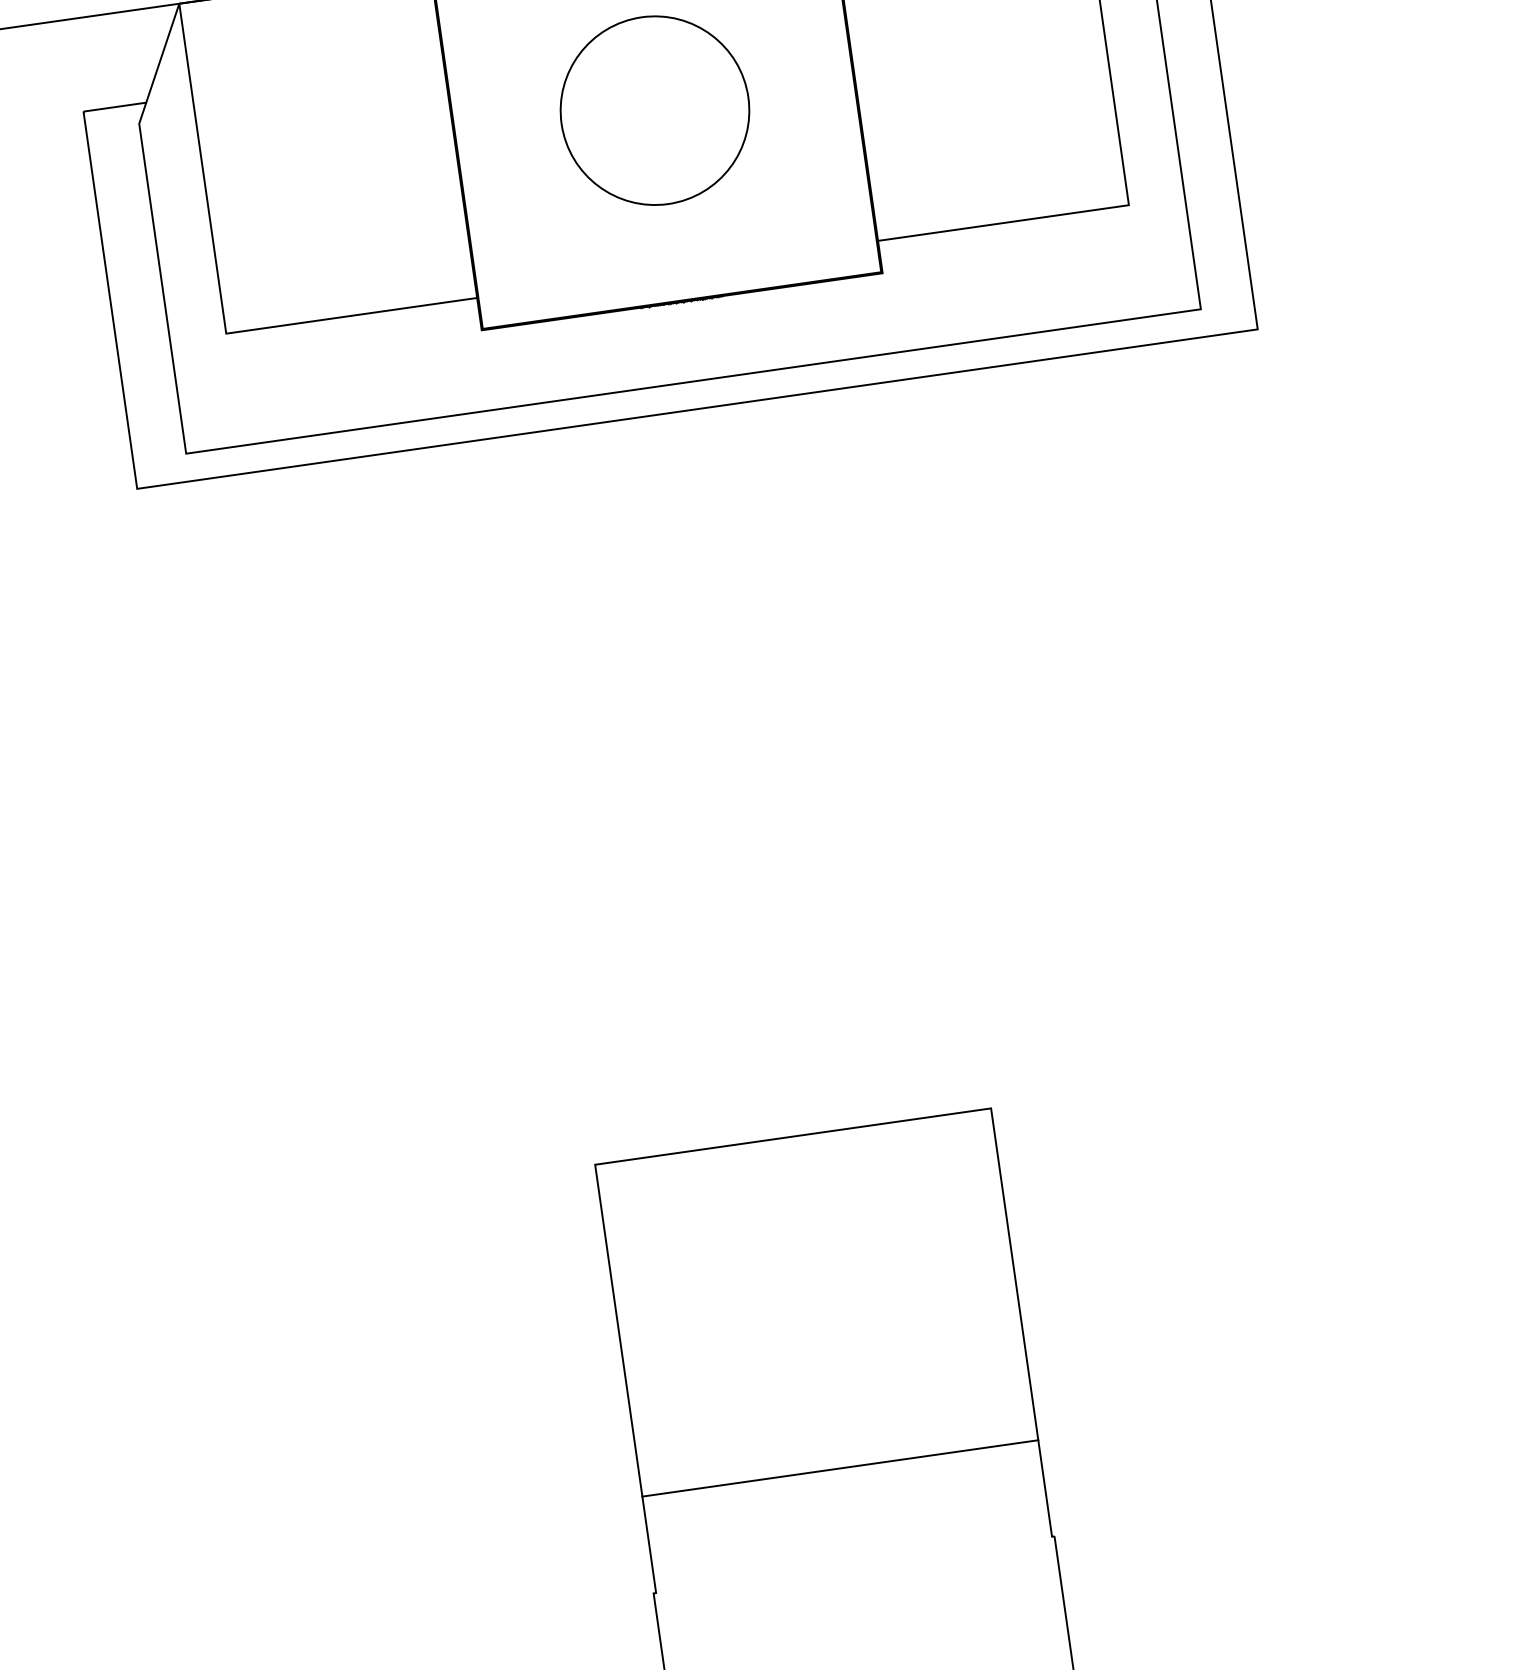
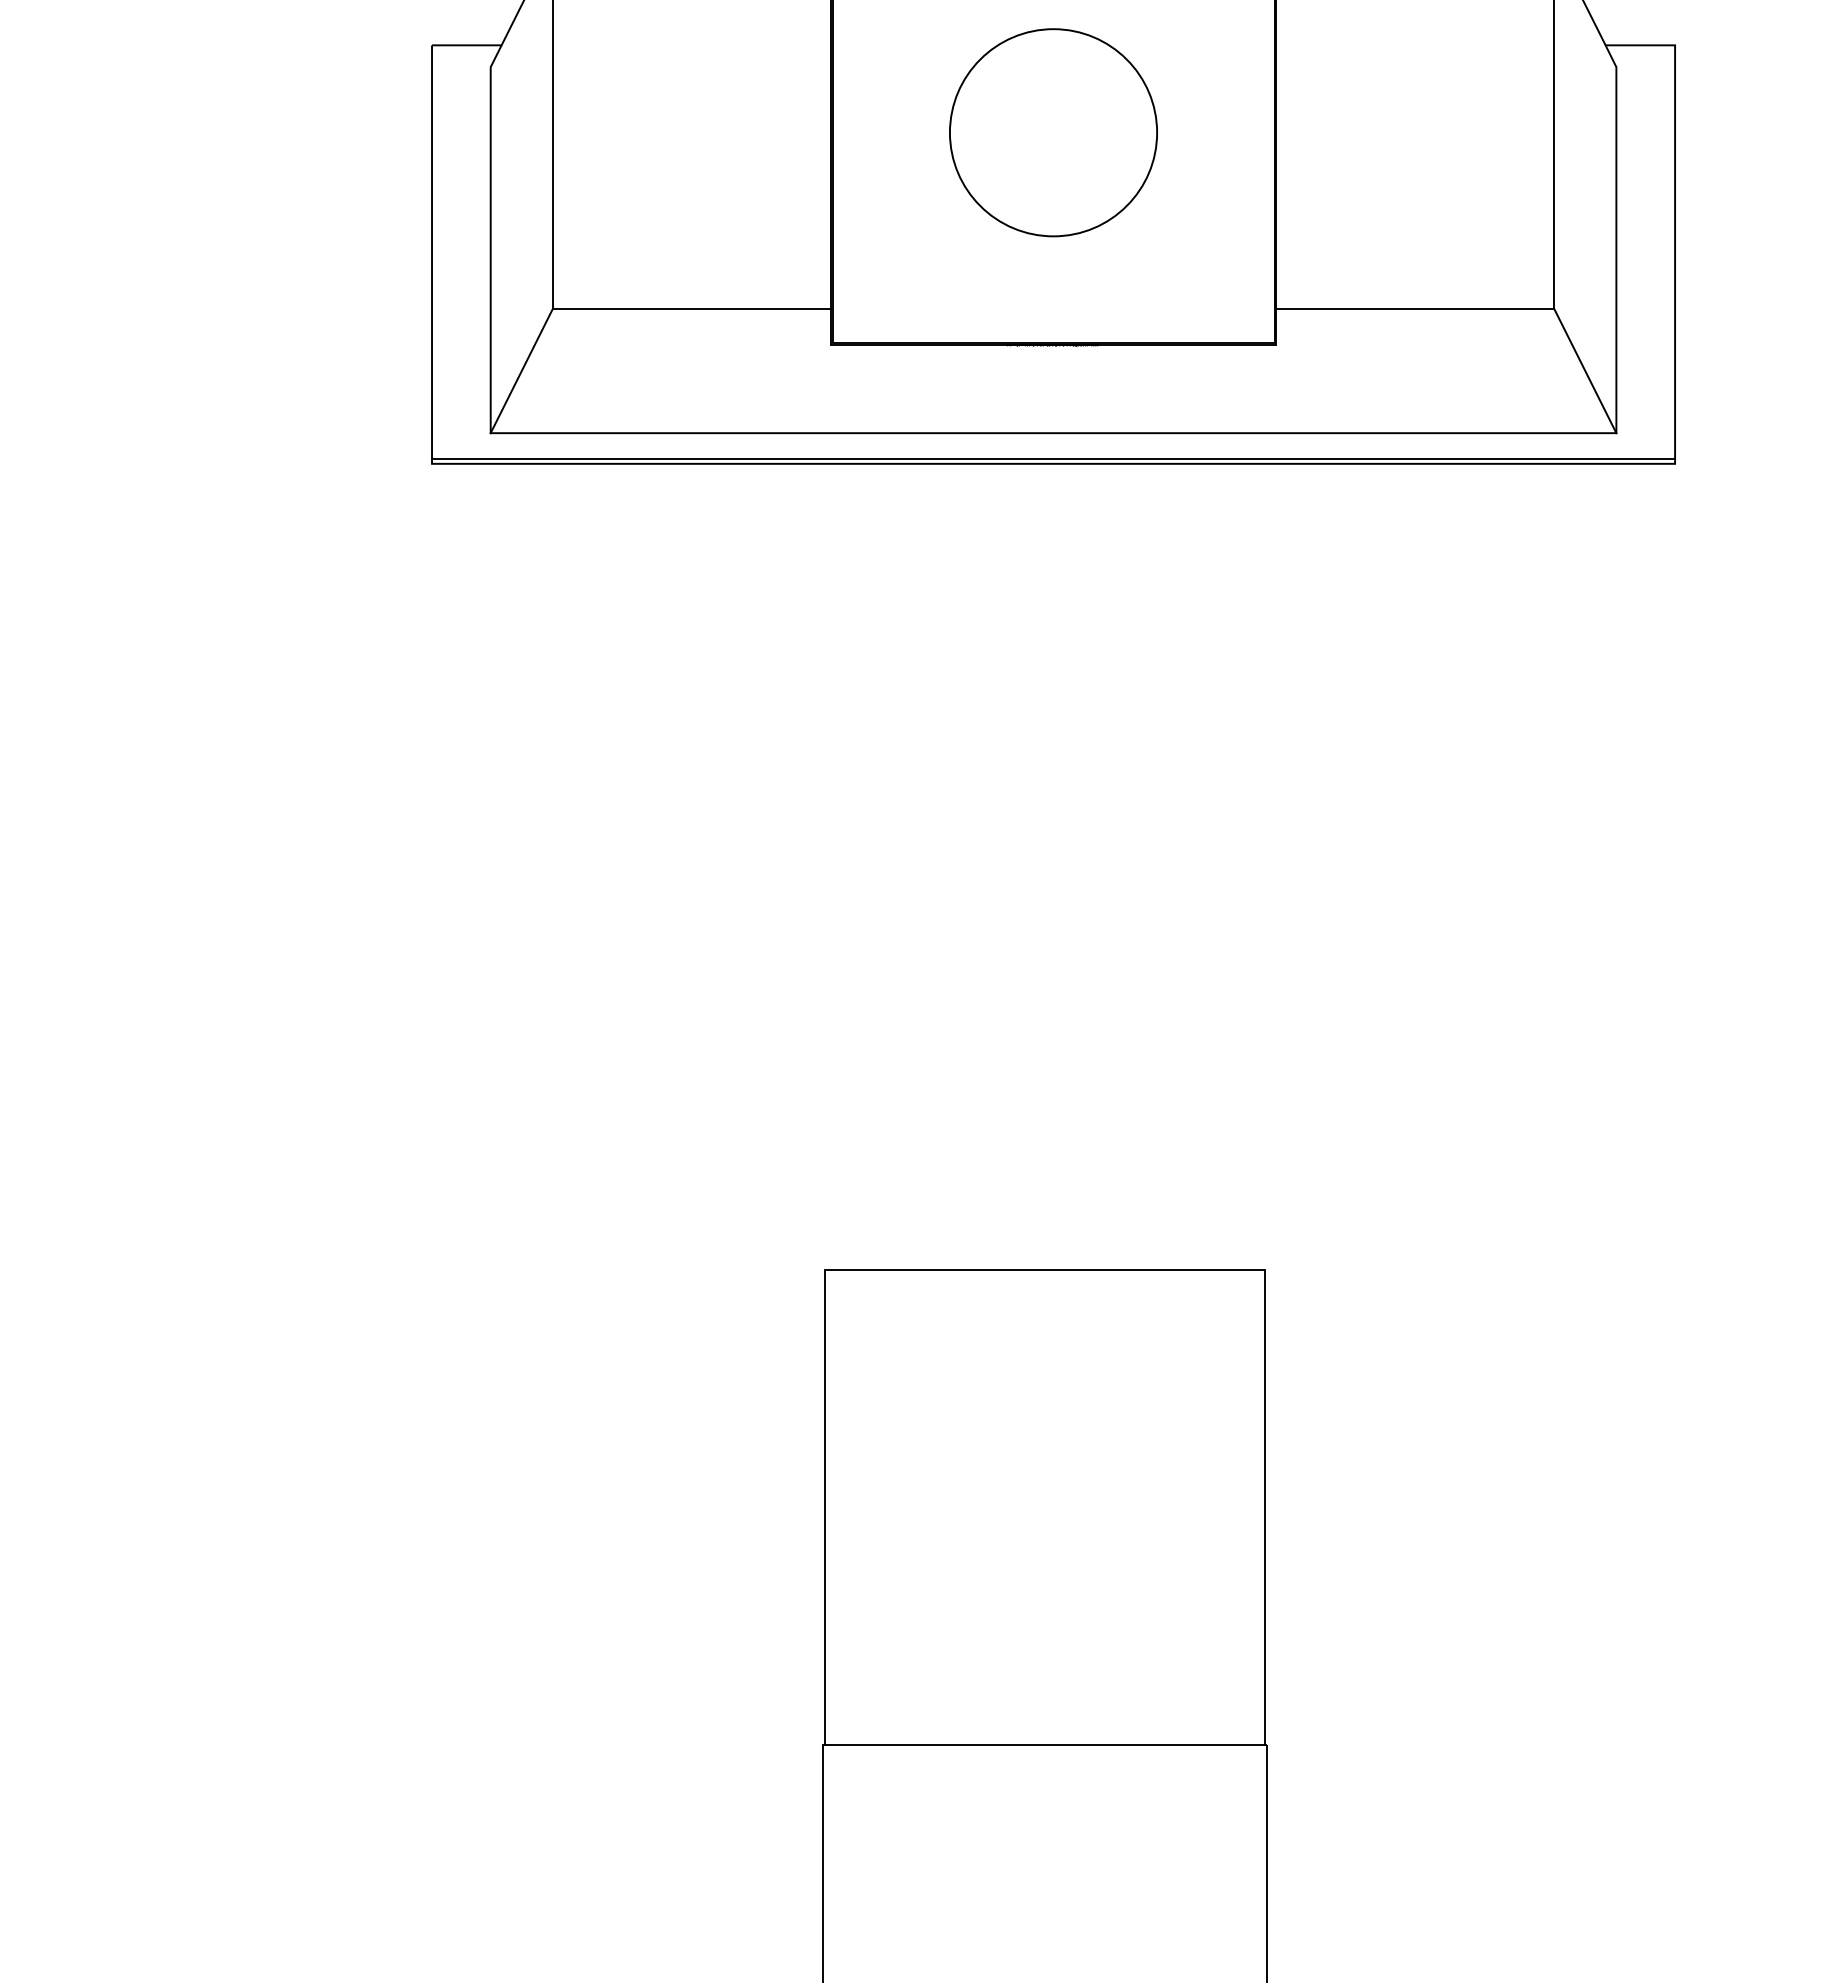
line: (1165, 256) -> (1585, 370), added
line: (205, 393) -> (521, 370), added
line: (696, 405) -> (1053, 459), added
line: (839, 1468) -> (1044, 1744), moved

